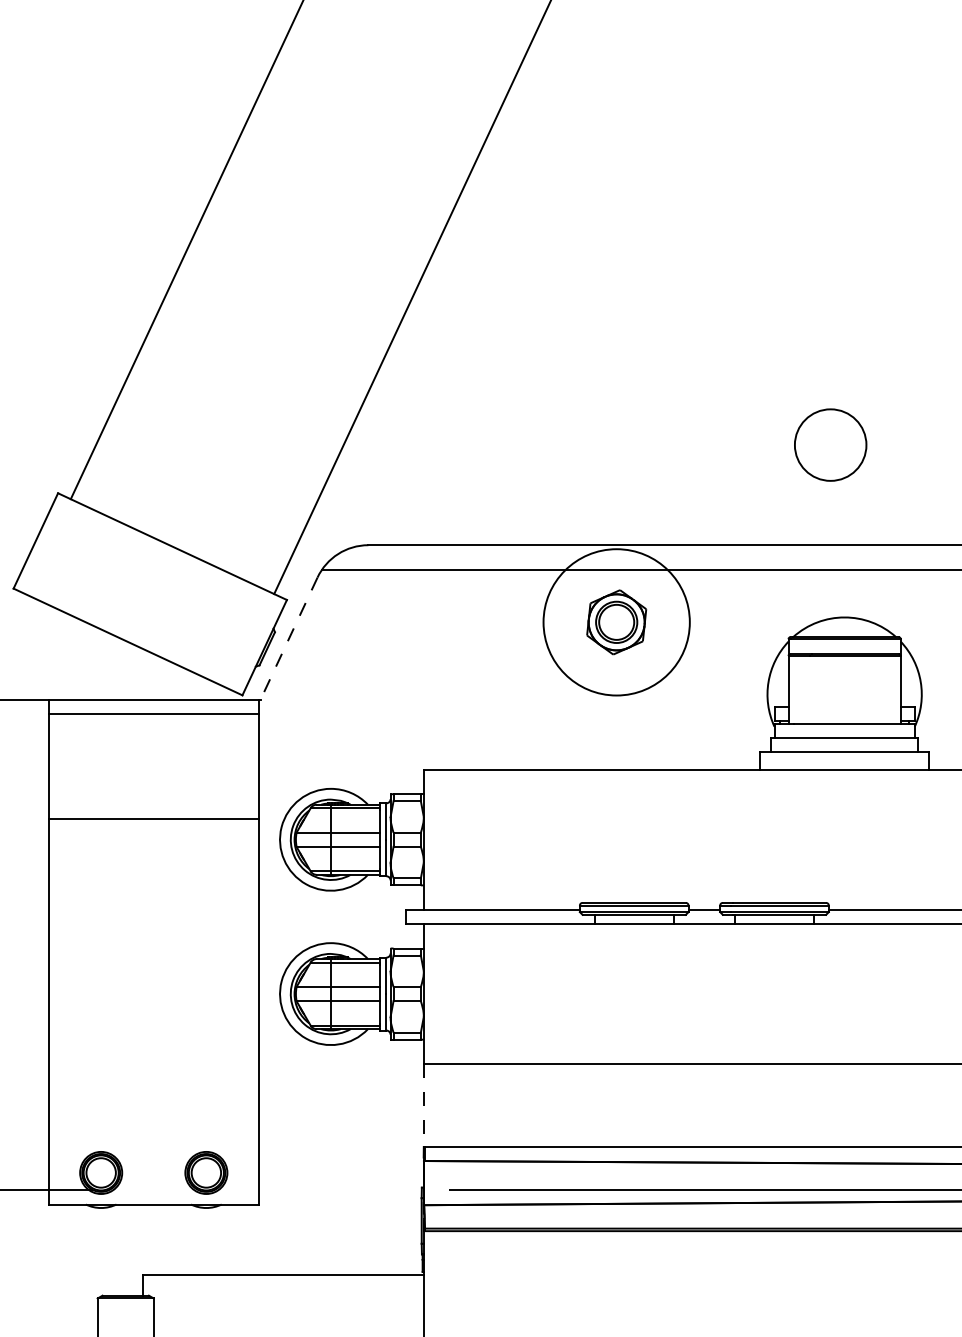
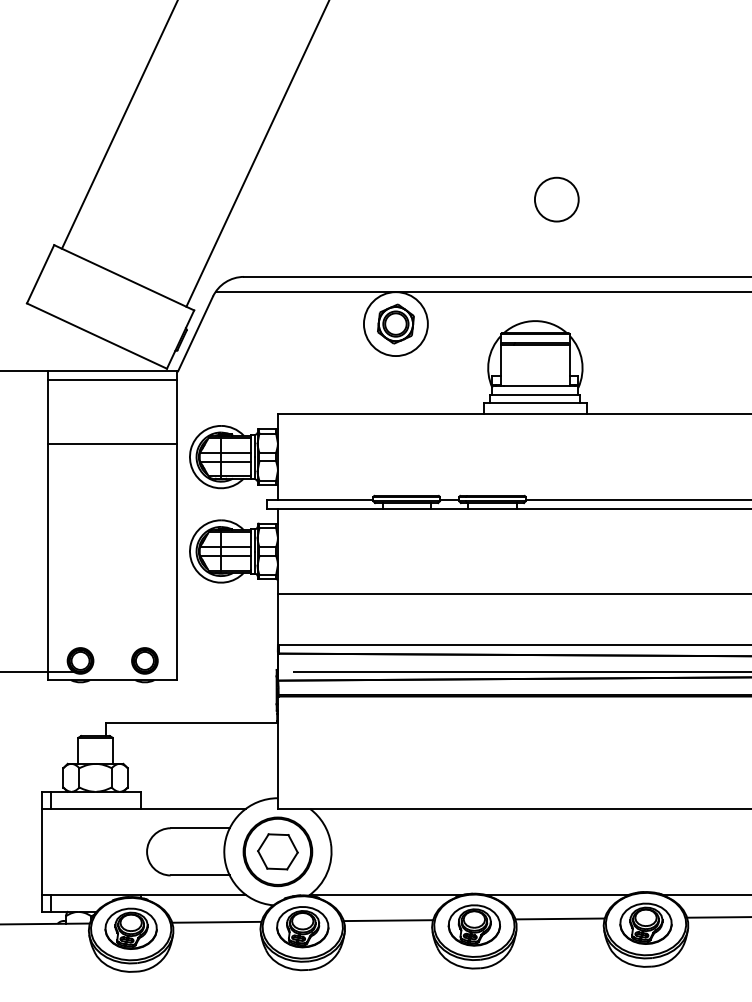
circle: (830, 444) -> (556, 199), moved
circle: (615, 623) -> (395, 324), size x0.71
line: (289, 639) -> (195, 334), dashed -> solid
line: (423, 1106) -> (277, 620), dashed -> solid

